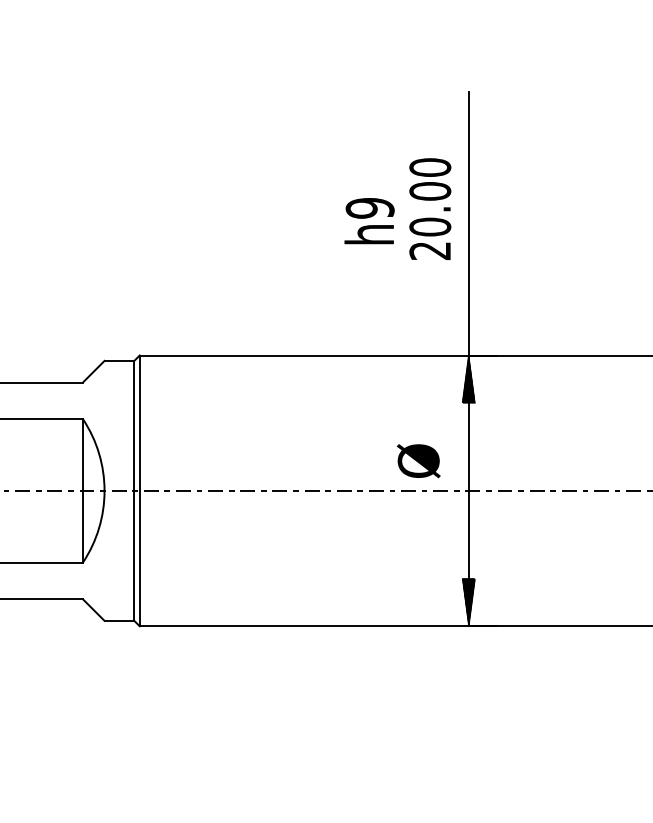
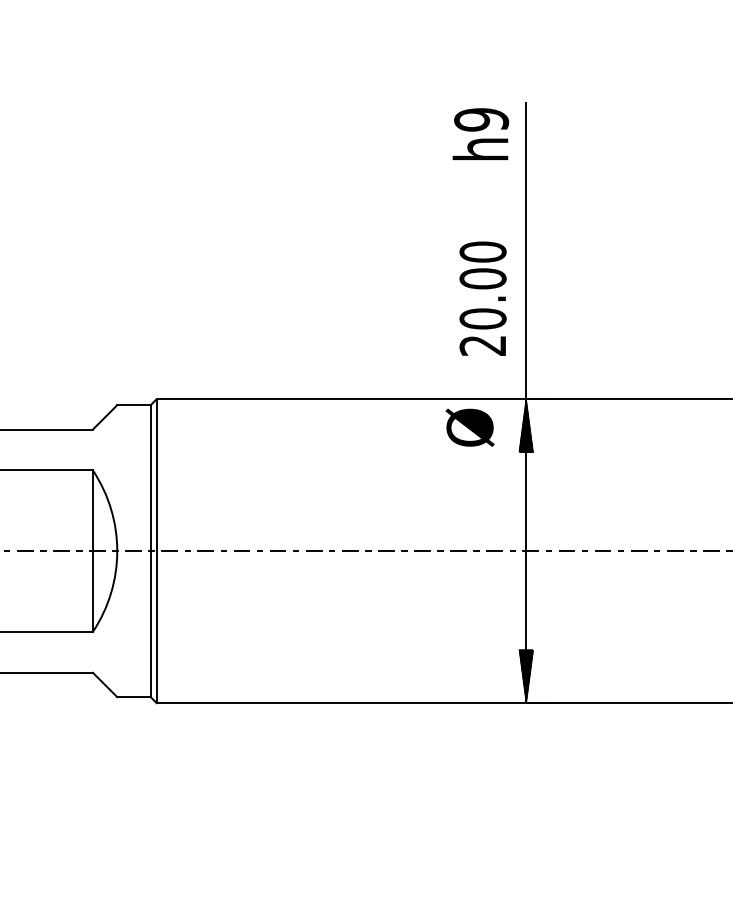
text: (429, 208) -> (482, 298), moved
text: (369, 220) -> (480, 133), moved
text: (418, 460) -> (469, 427), moved

